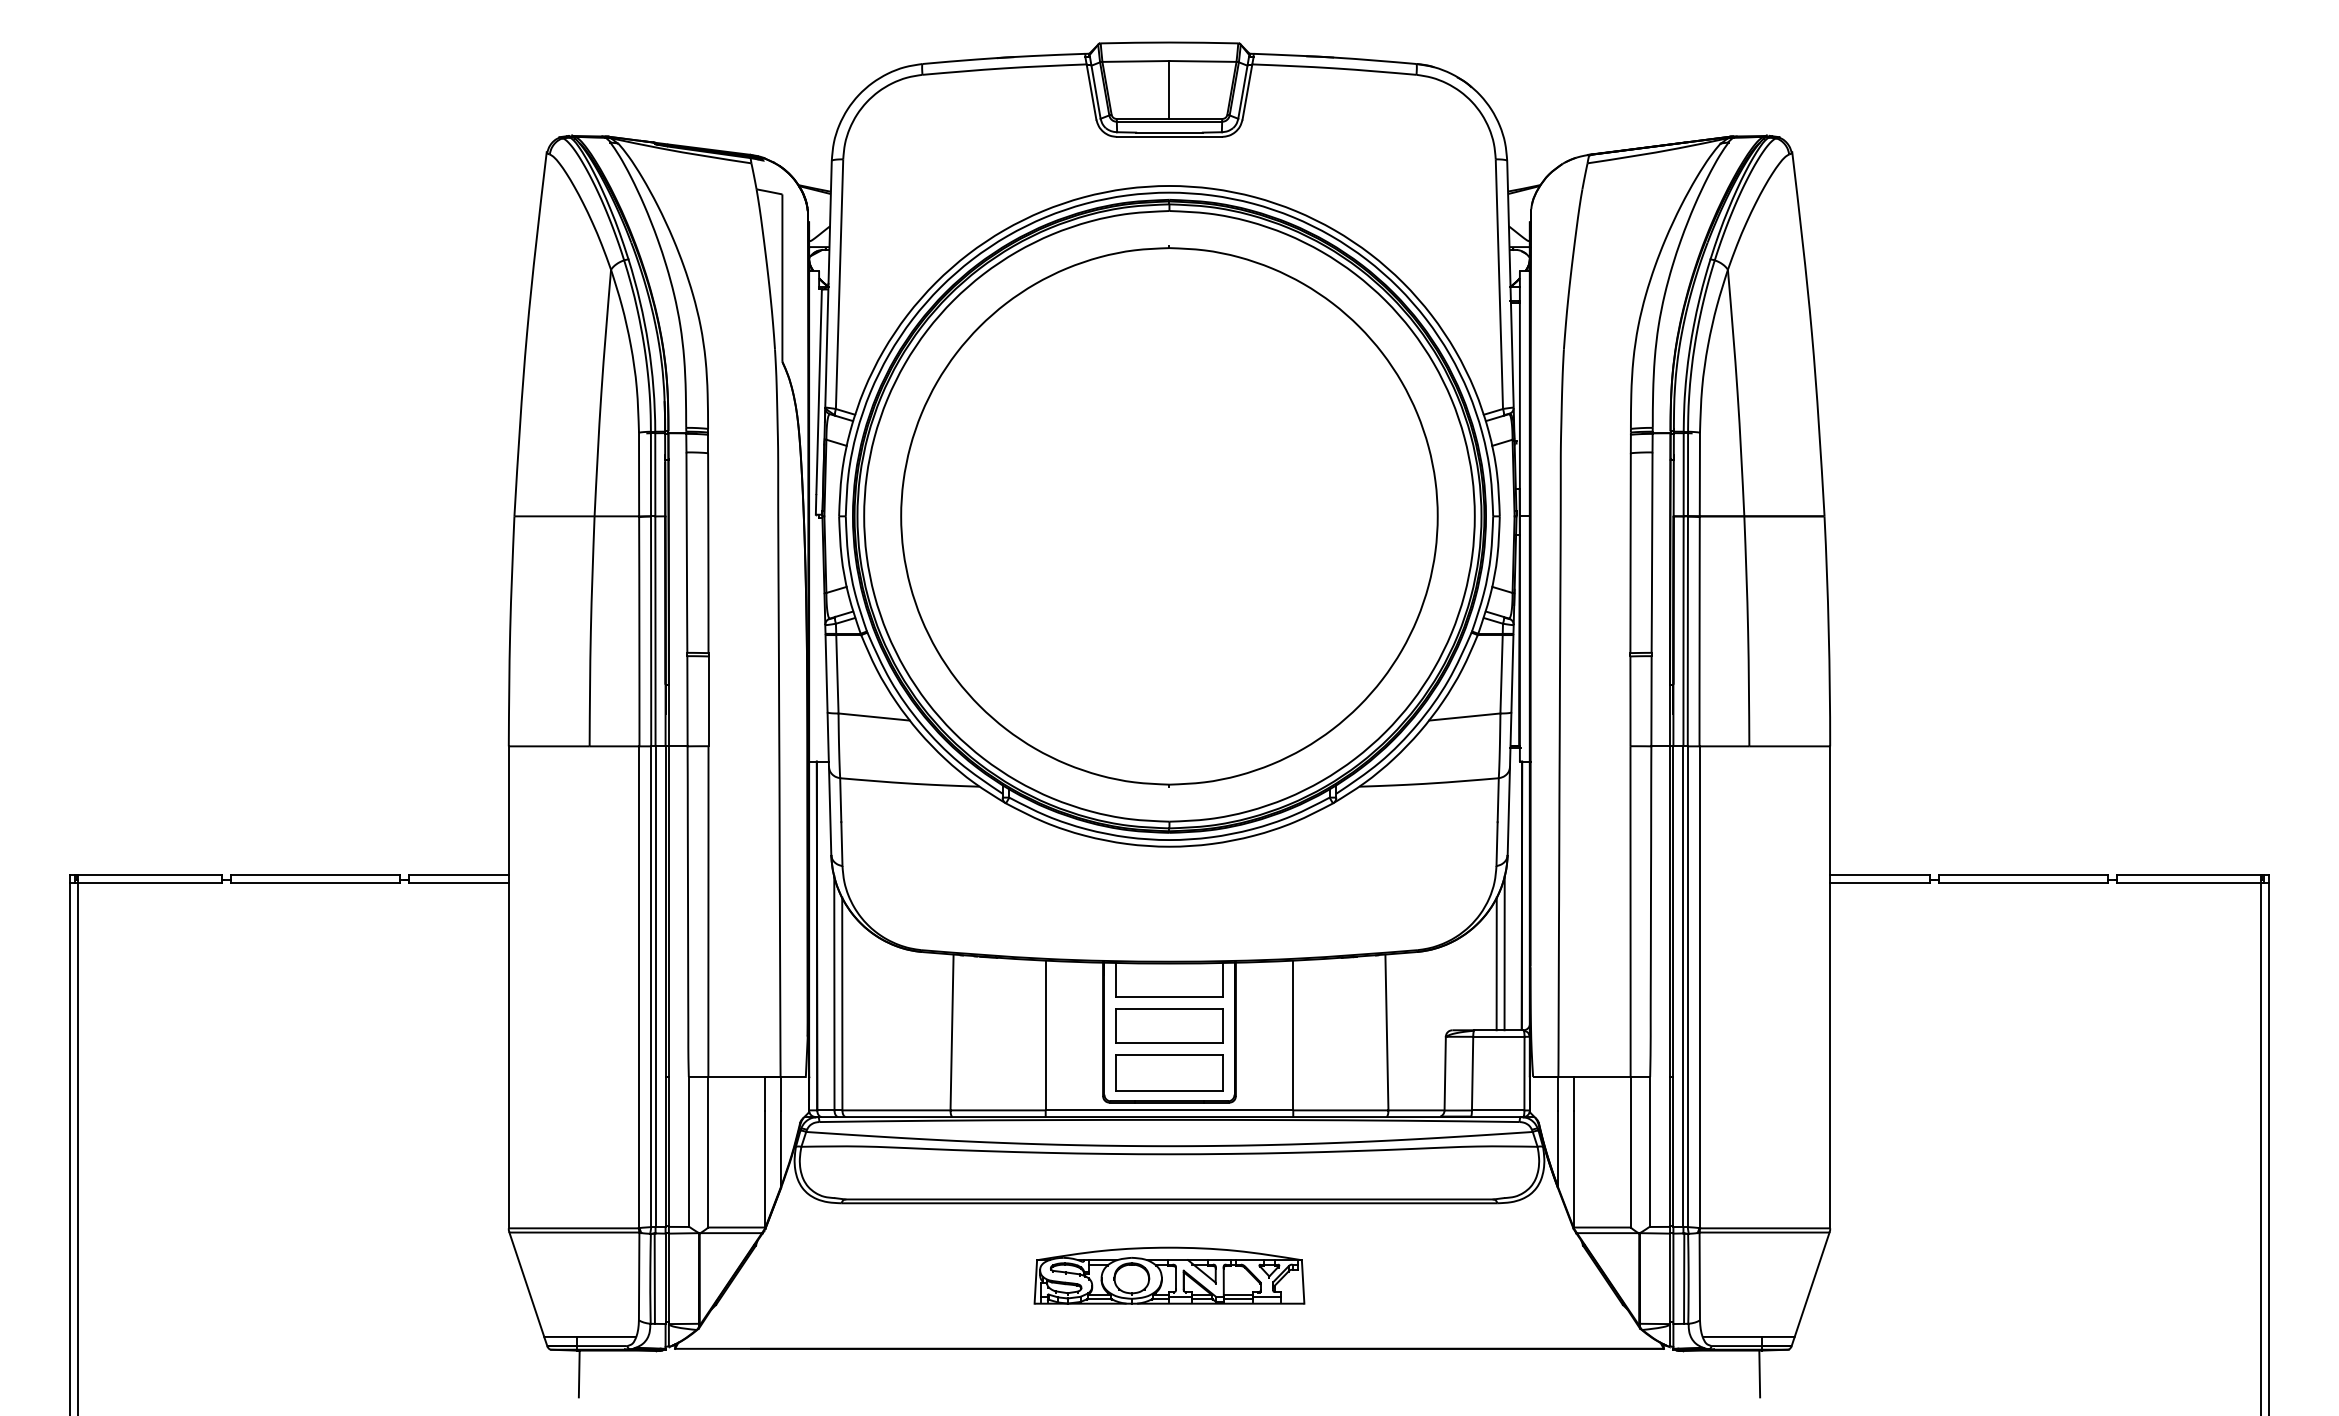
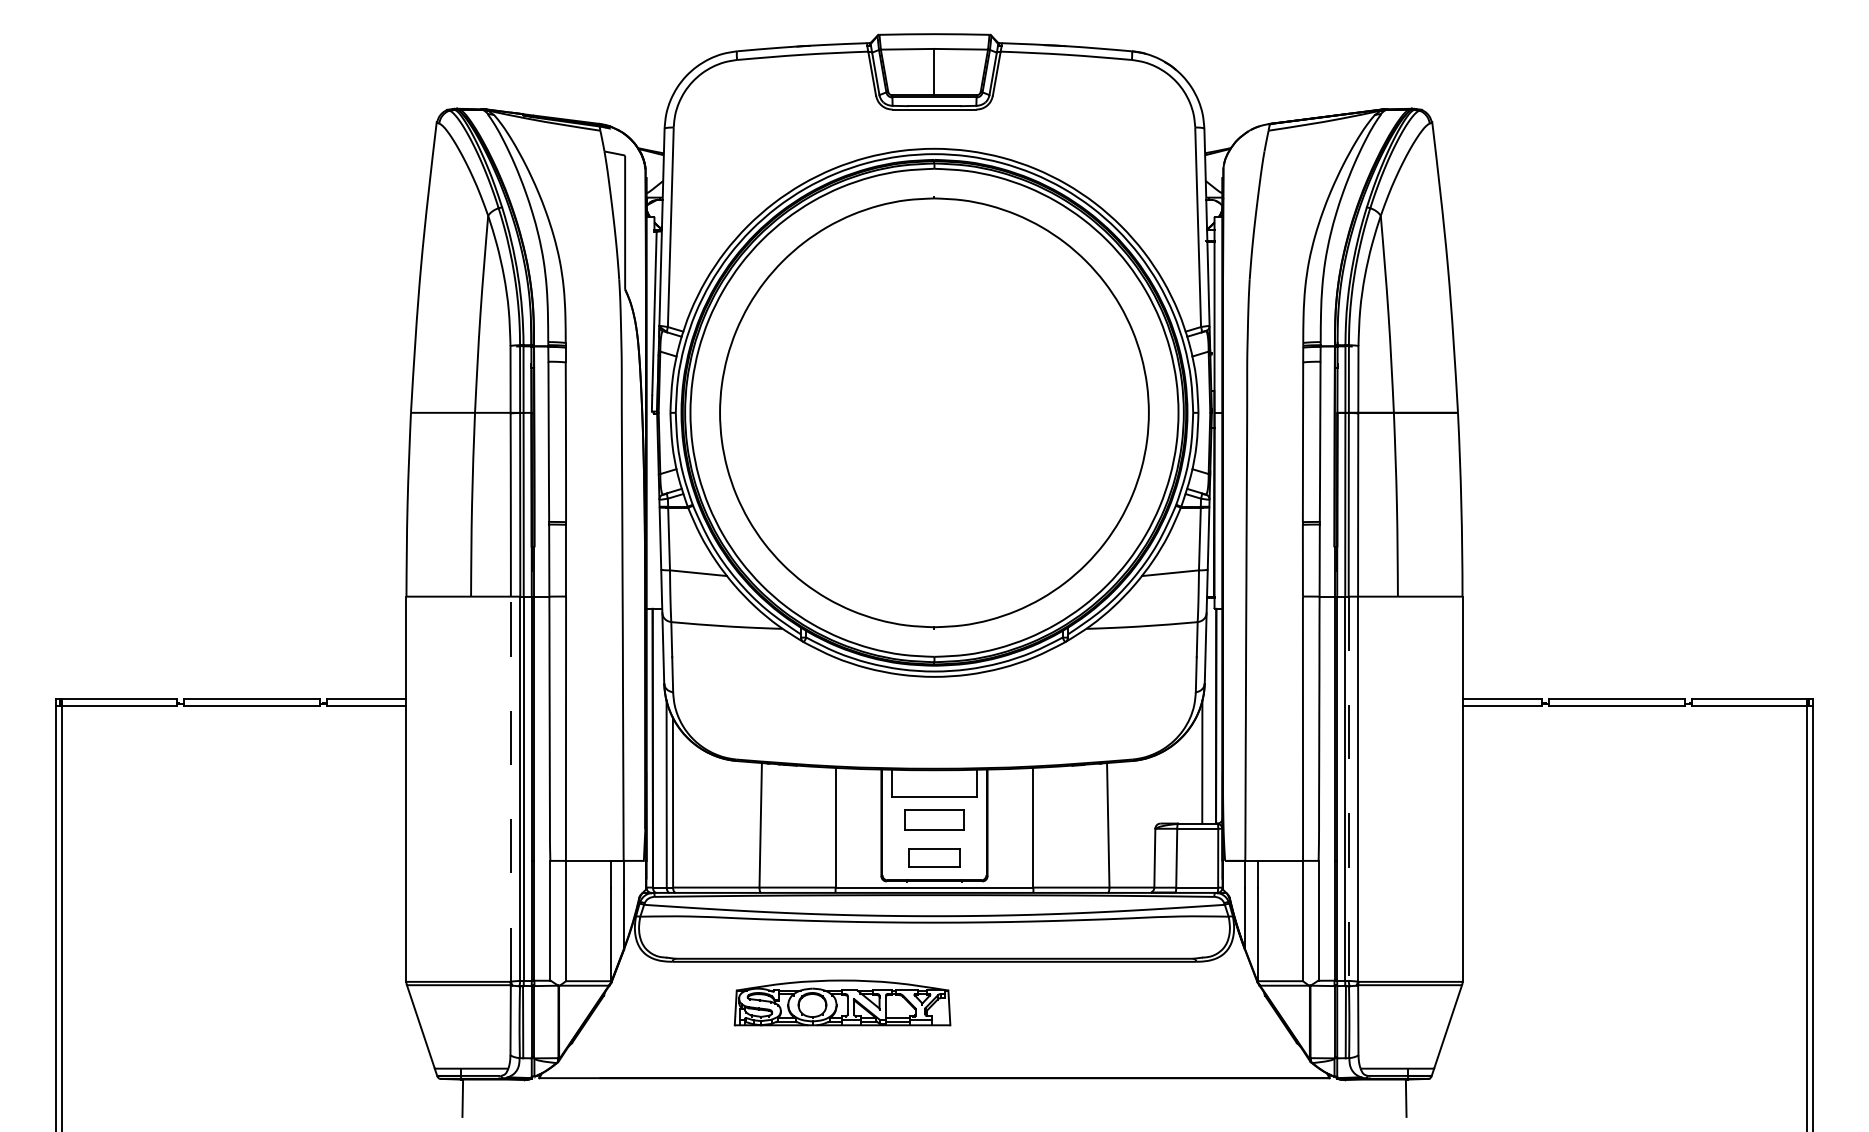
line: (1496, 963) -> (1195, 770), removed
line: (639, 987) -> (510, 789), solid -> dashed
line: (1687, 987) -> (1348, 789), solid -> dashed
part: (1169, 1025) -> (934, 819), size x0.7
part: (1169, 1072) -> (934, 857), size x0.6
part: (1169, 1275) -> (842, 1002), moved

